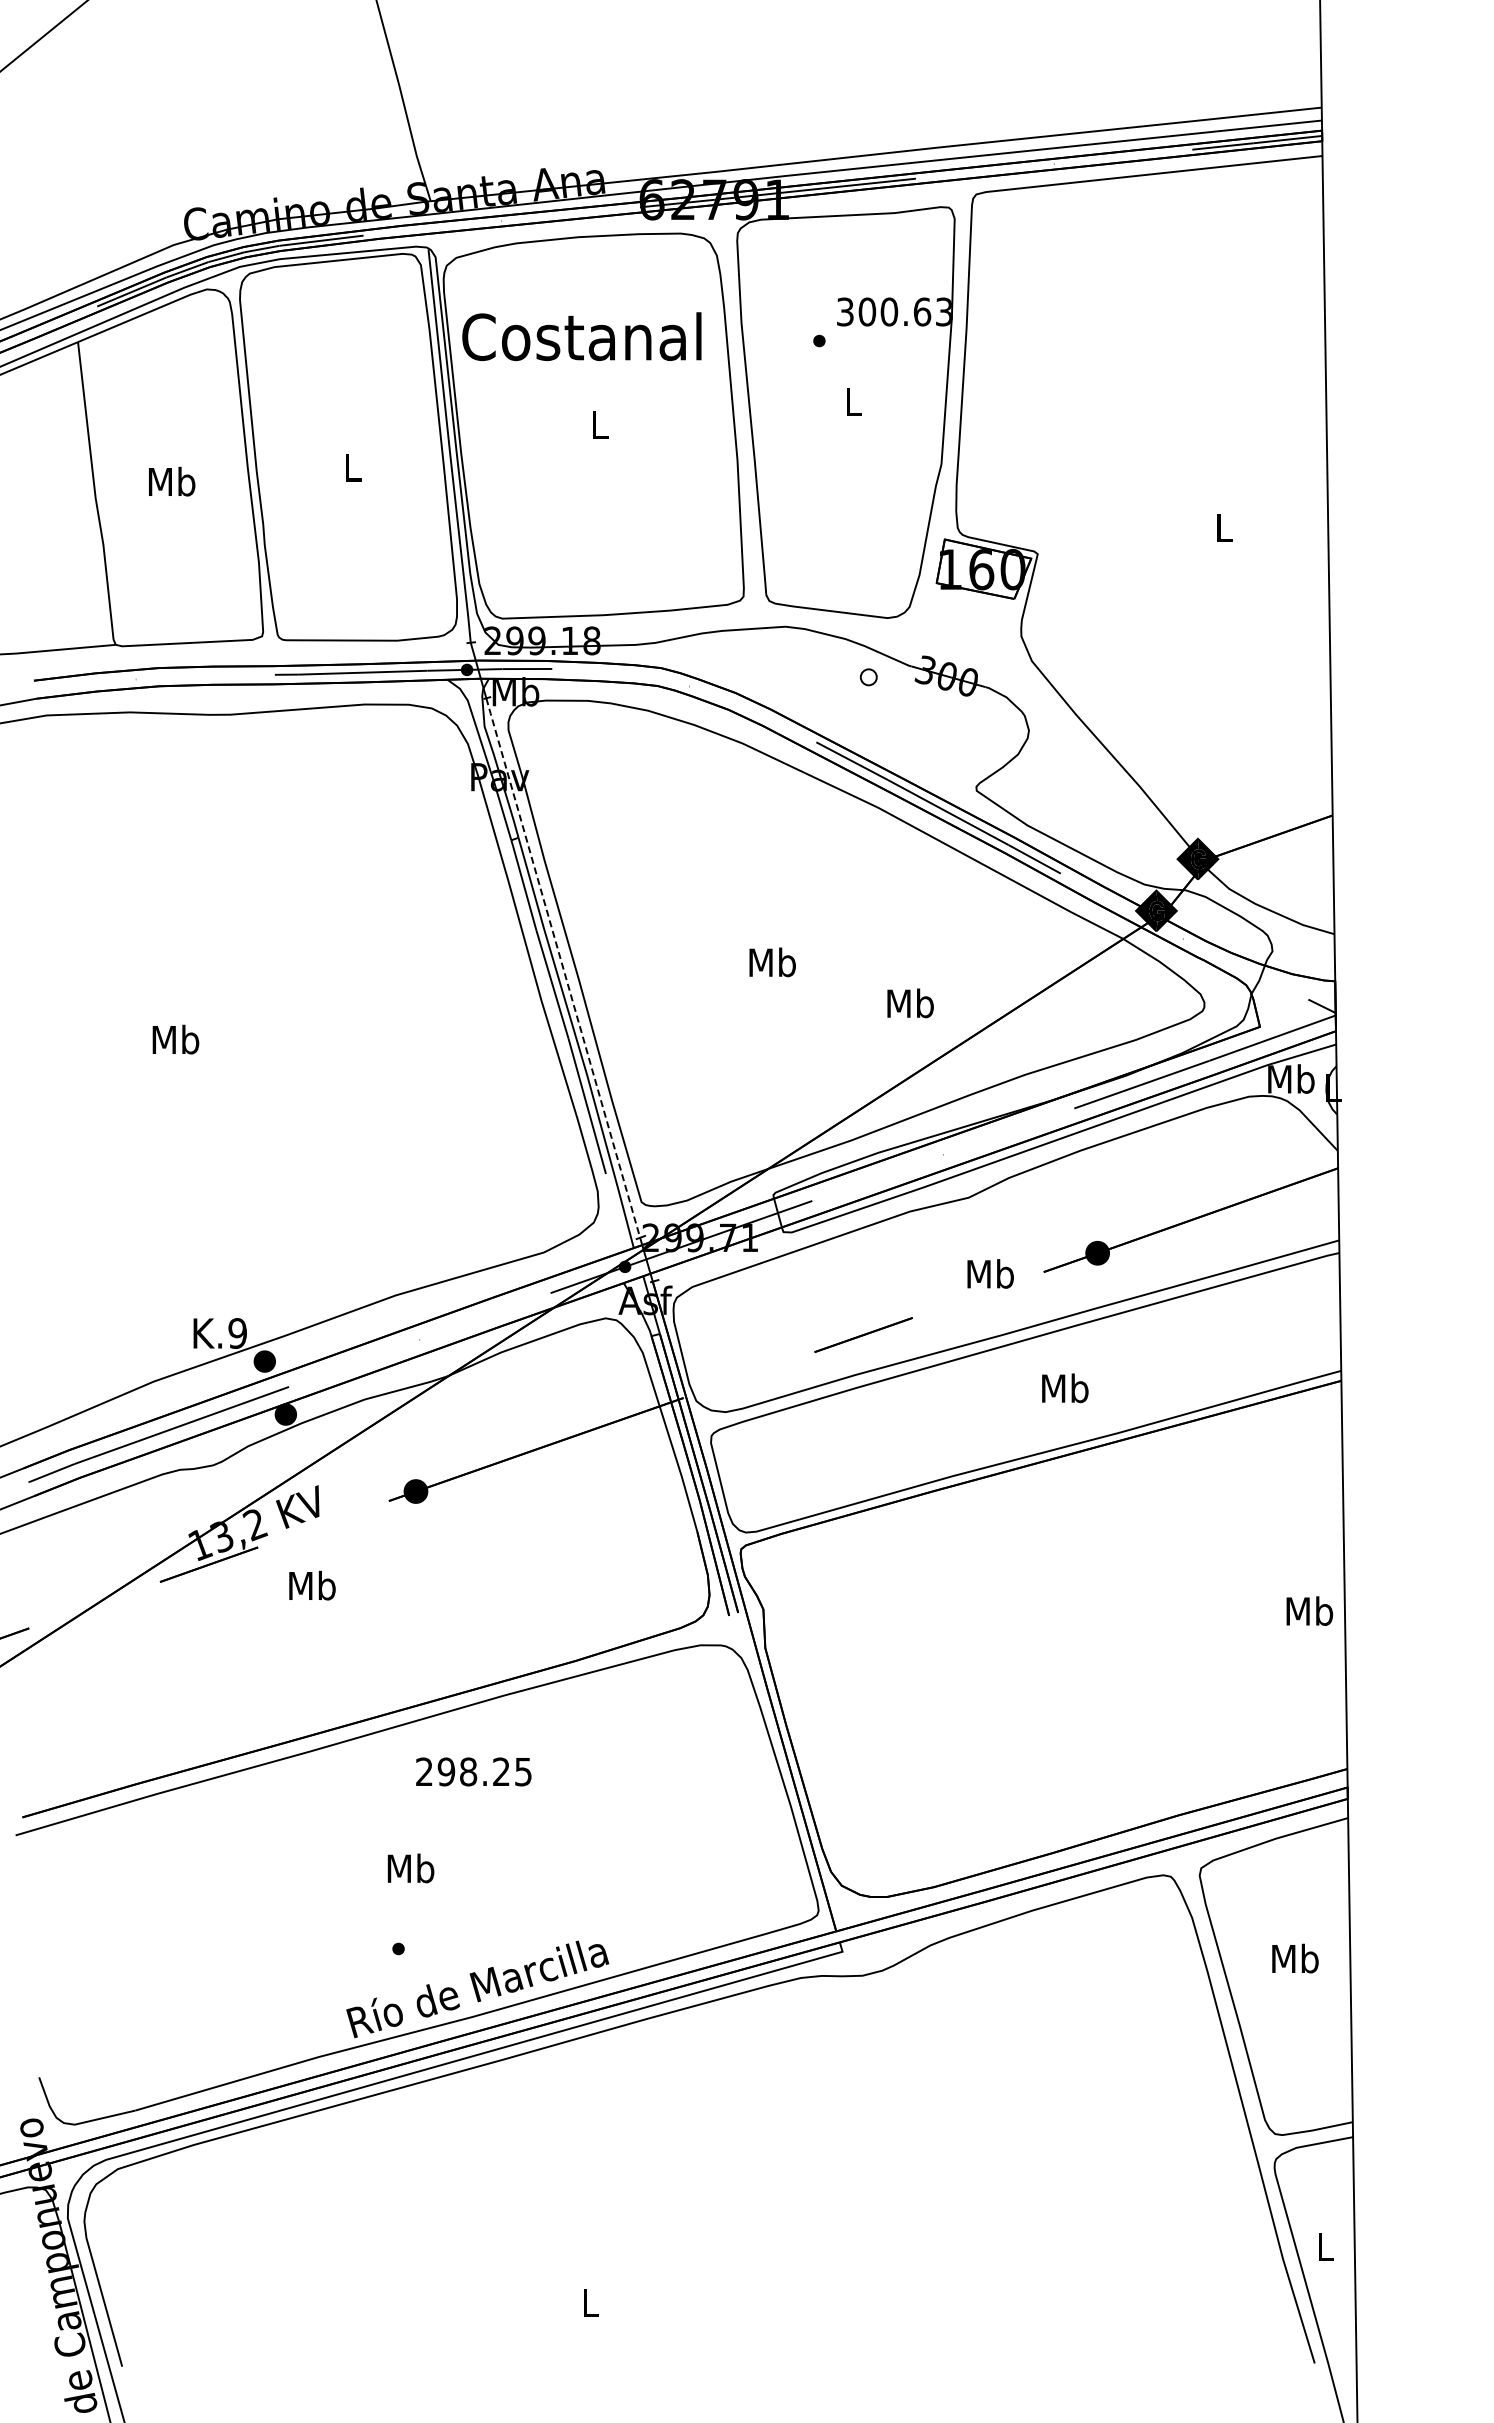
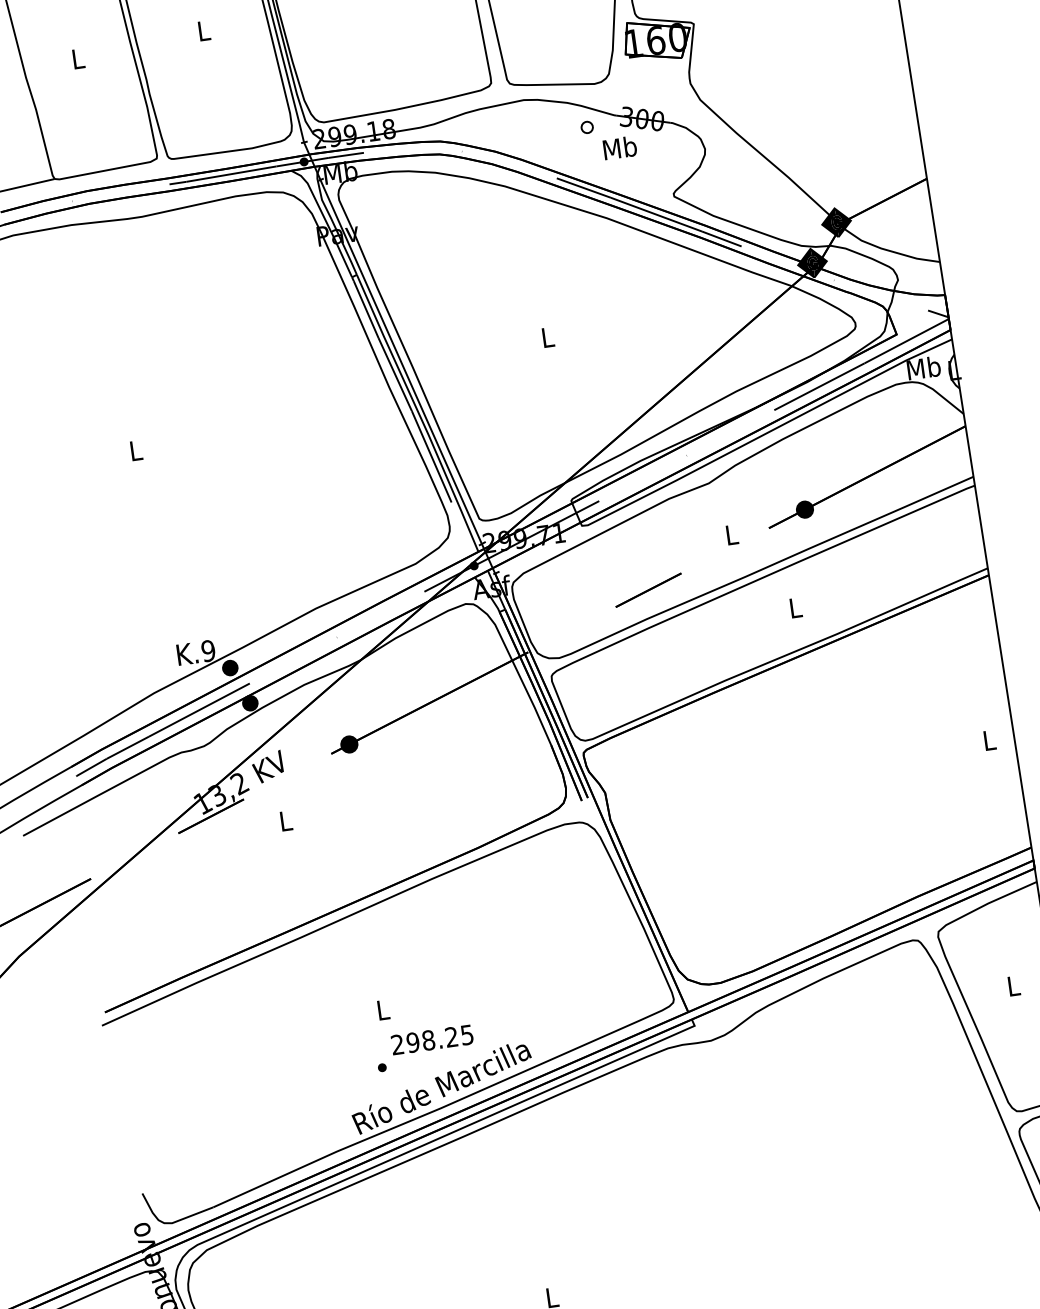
text: (172, 481) -> (78, 58), Mb -> L
text: (772, 962) -> (547, 337), Mb -> L
line: (563, 968) -> (401, 362), dashed -> solid
text: (910, 1003) -> (620, 148), moved
text: (175, 1039) -> (135, 450), Mb -> L
text: (990, 1273) -> (731, 534), Mb -> L
text: (1065, 1388) -> (795, 607), Mb -> L
text: (312, 1585) -> (285, 820), Mb -> L
text: (1309, 1610) -> (989, 739), Mb -> L
text: (473, 1771) -> (432, 1039), moved
text: (410, 1868) -> (382, 1010), Mb -> L
text: (1295, 1958) -> (1013, 985), Mb -> L

